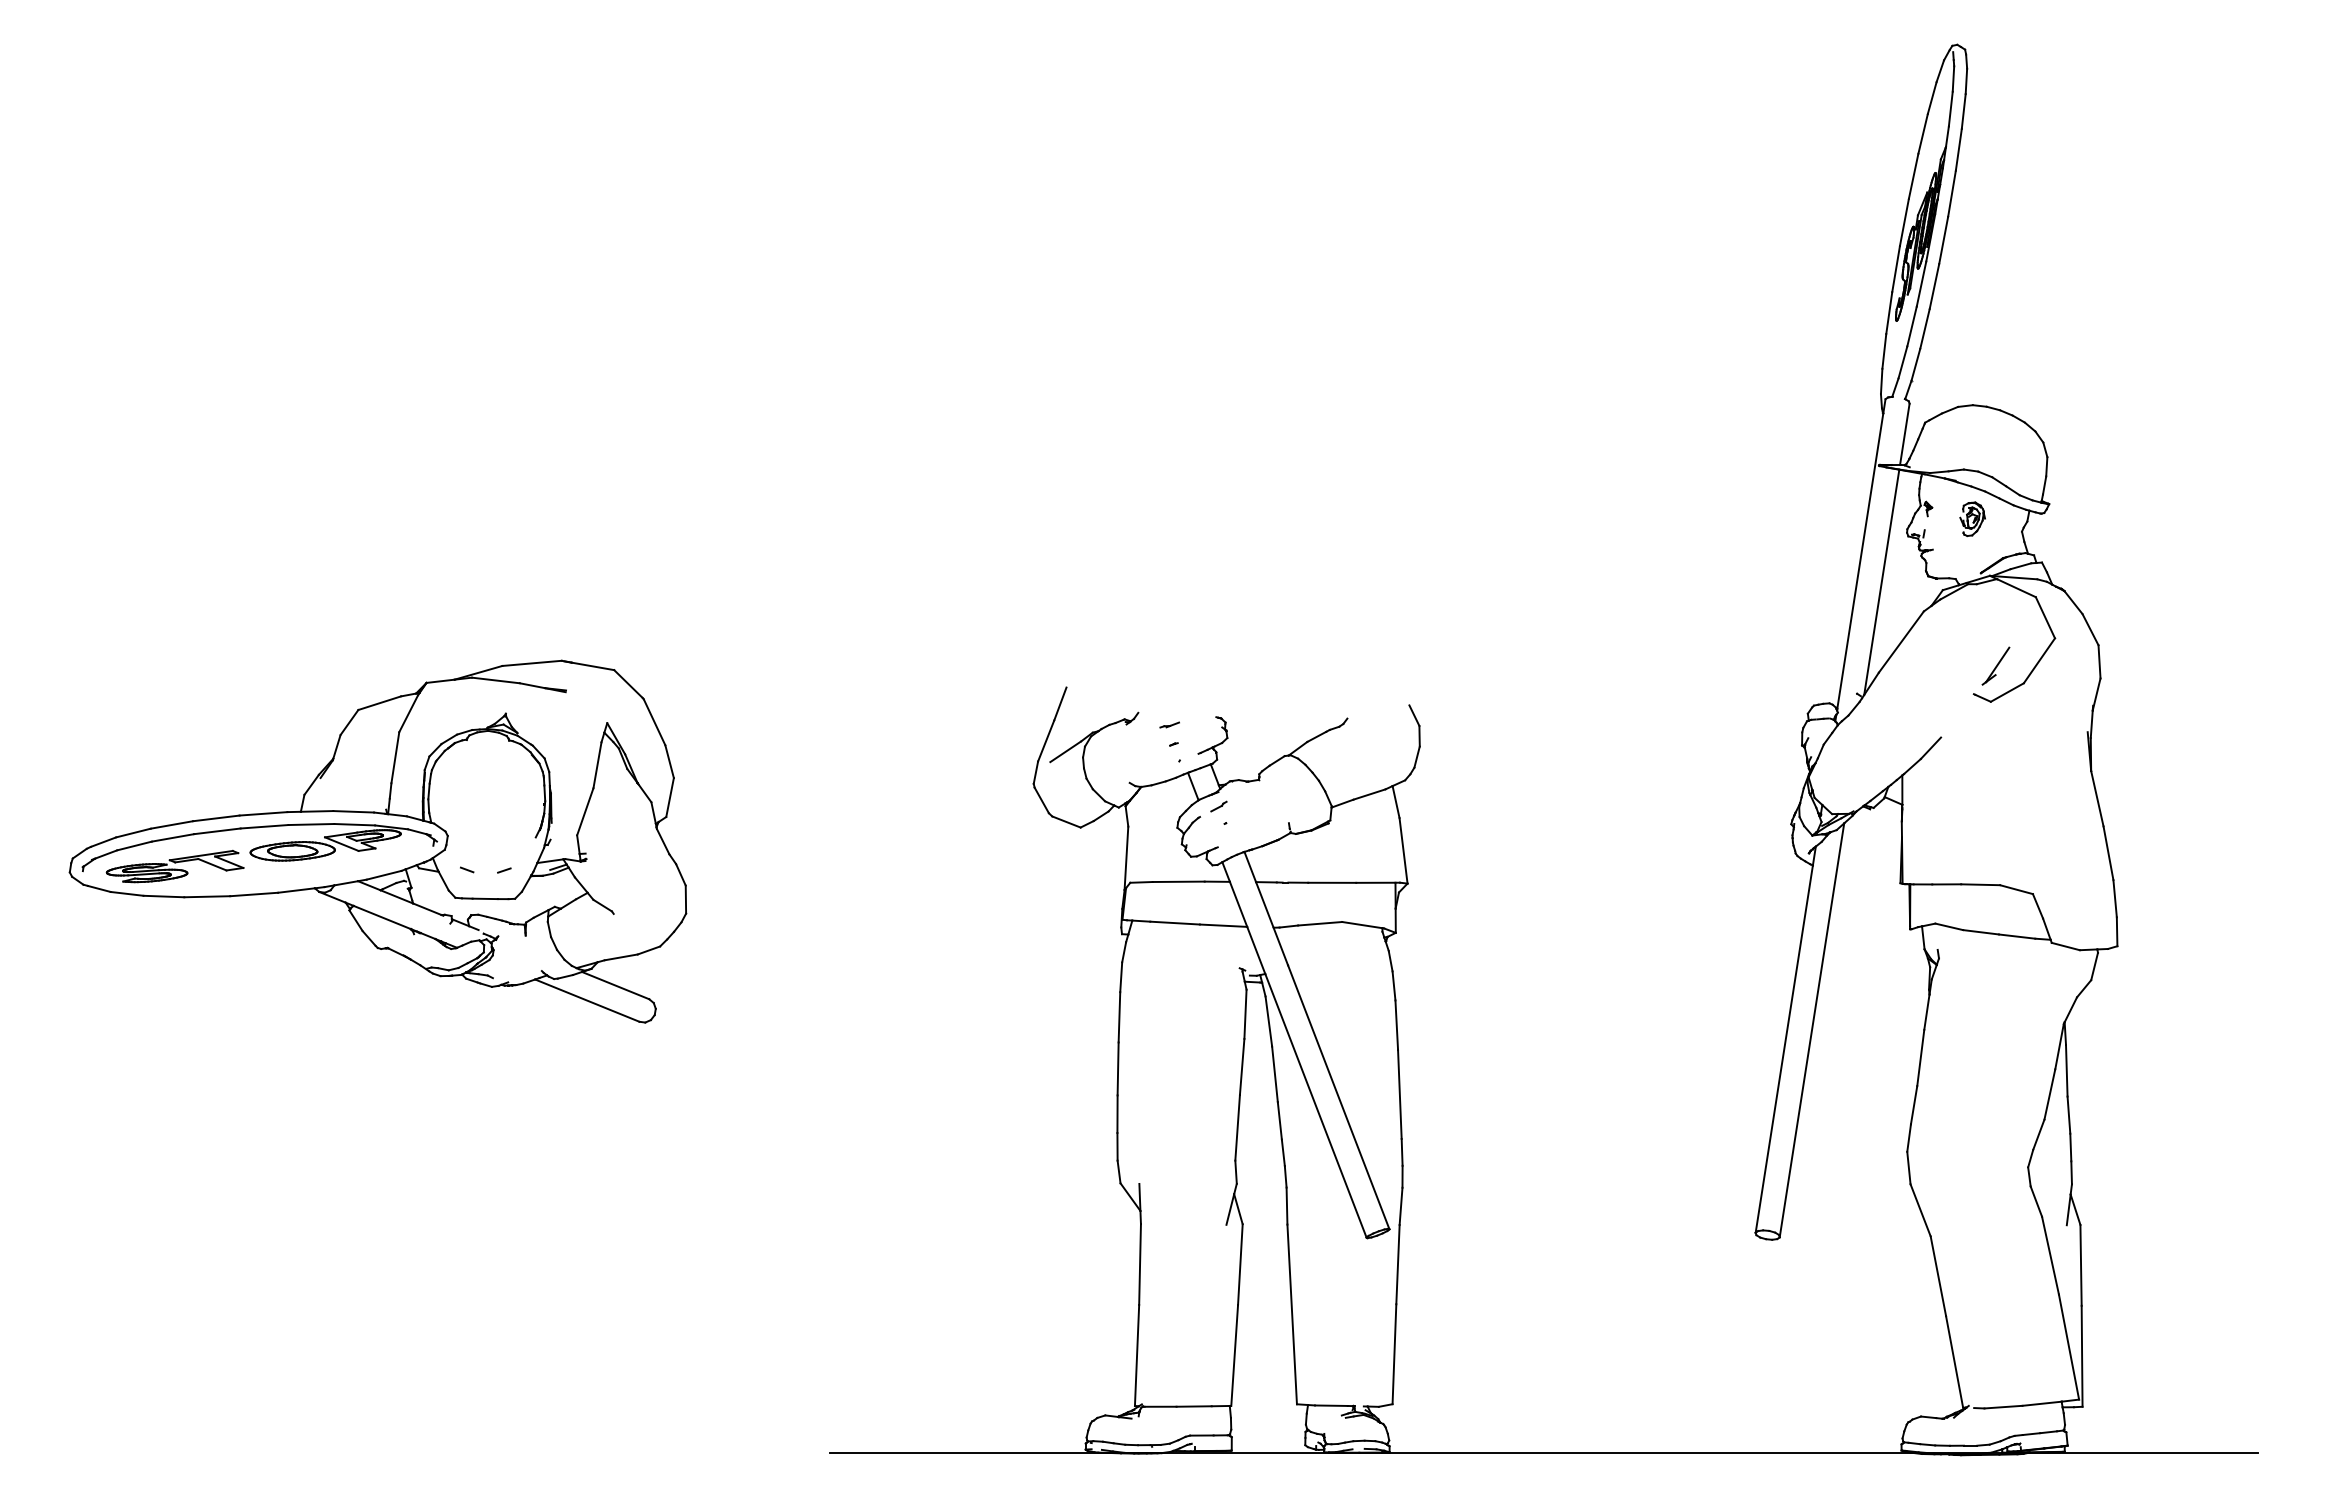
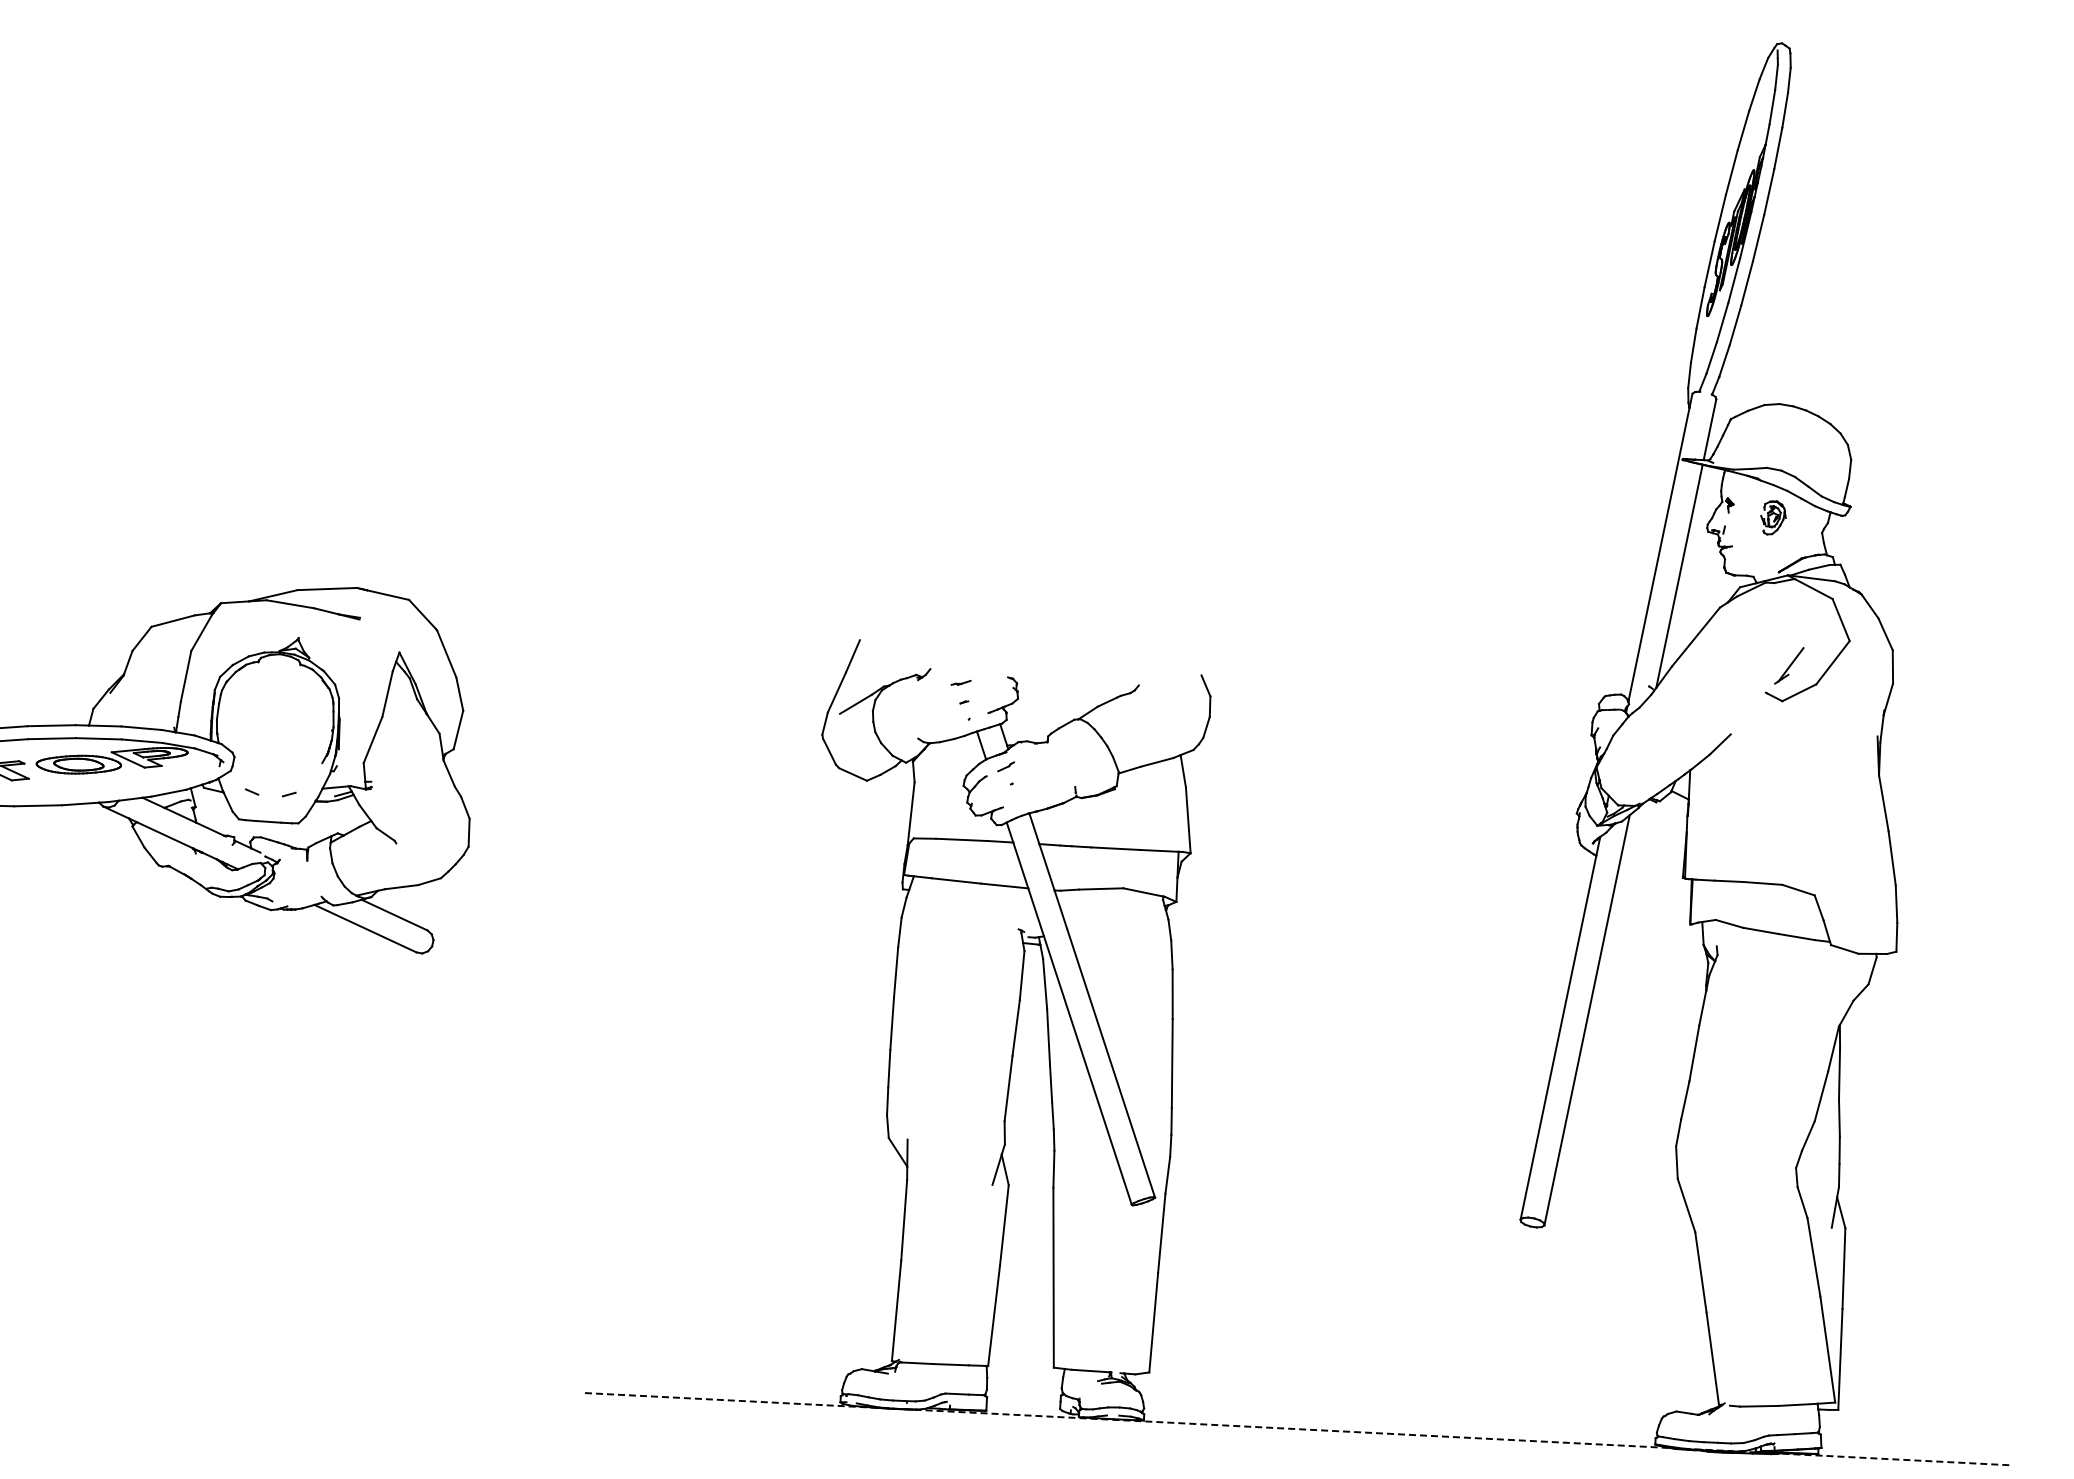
line: (1544, 1453) -> (1298, 1429), solid -> dashed

